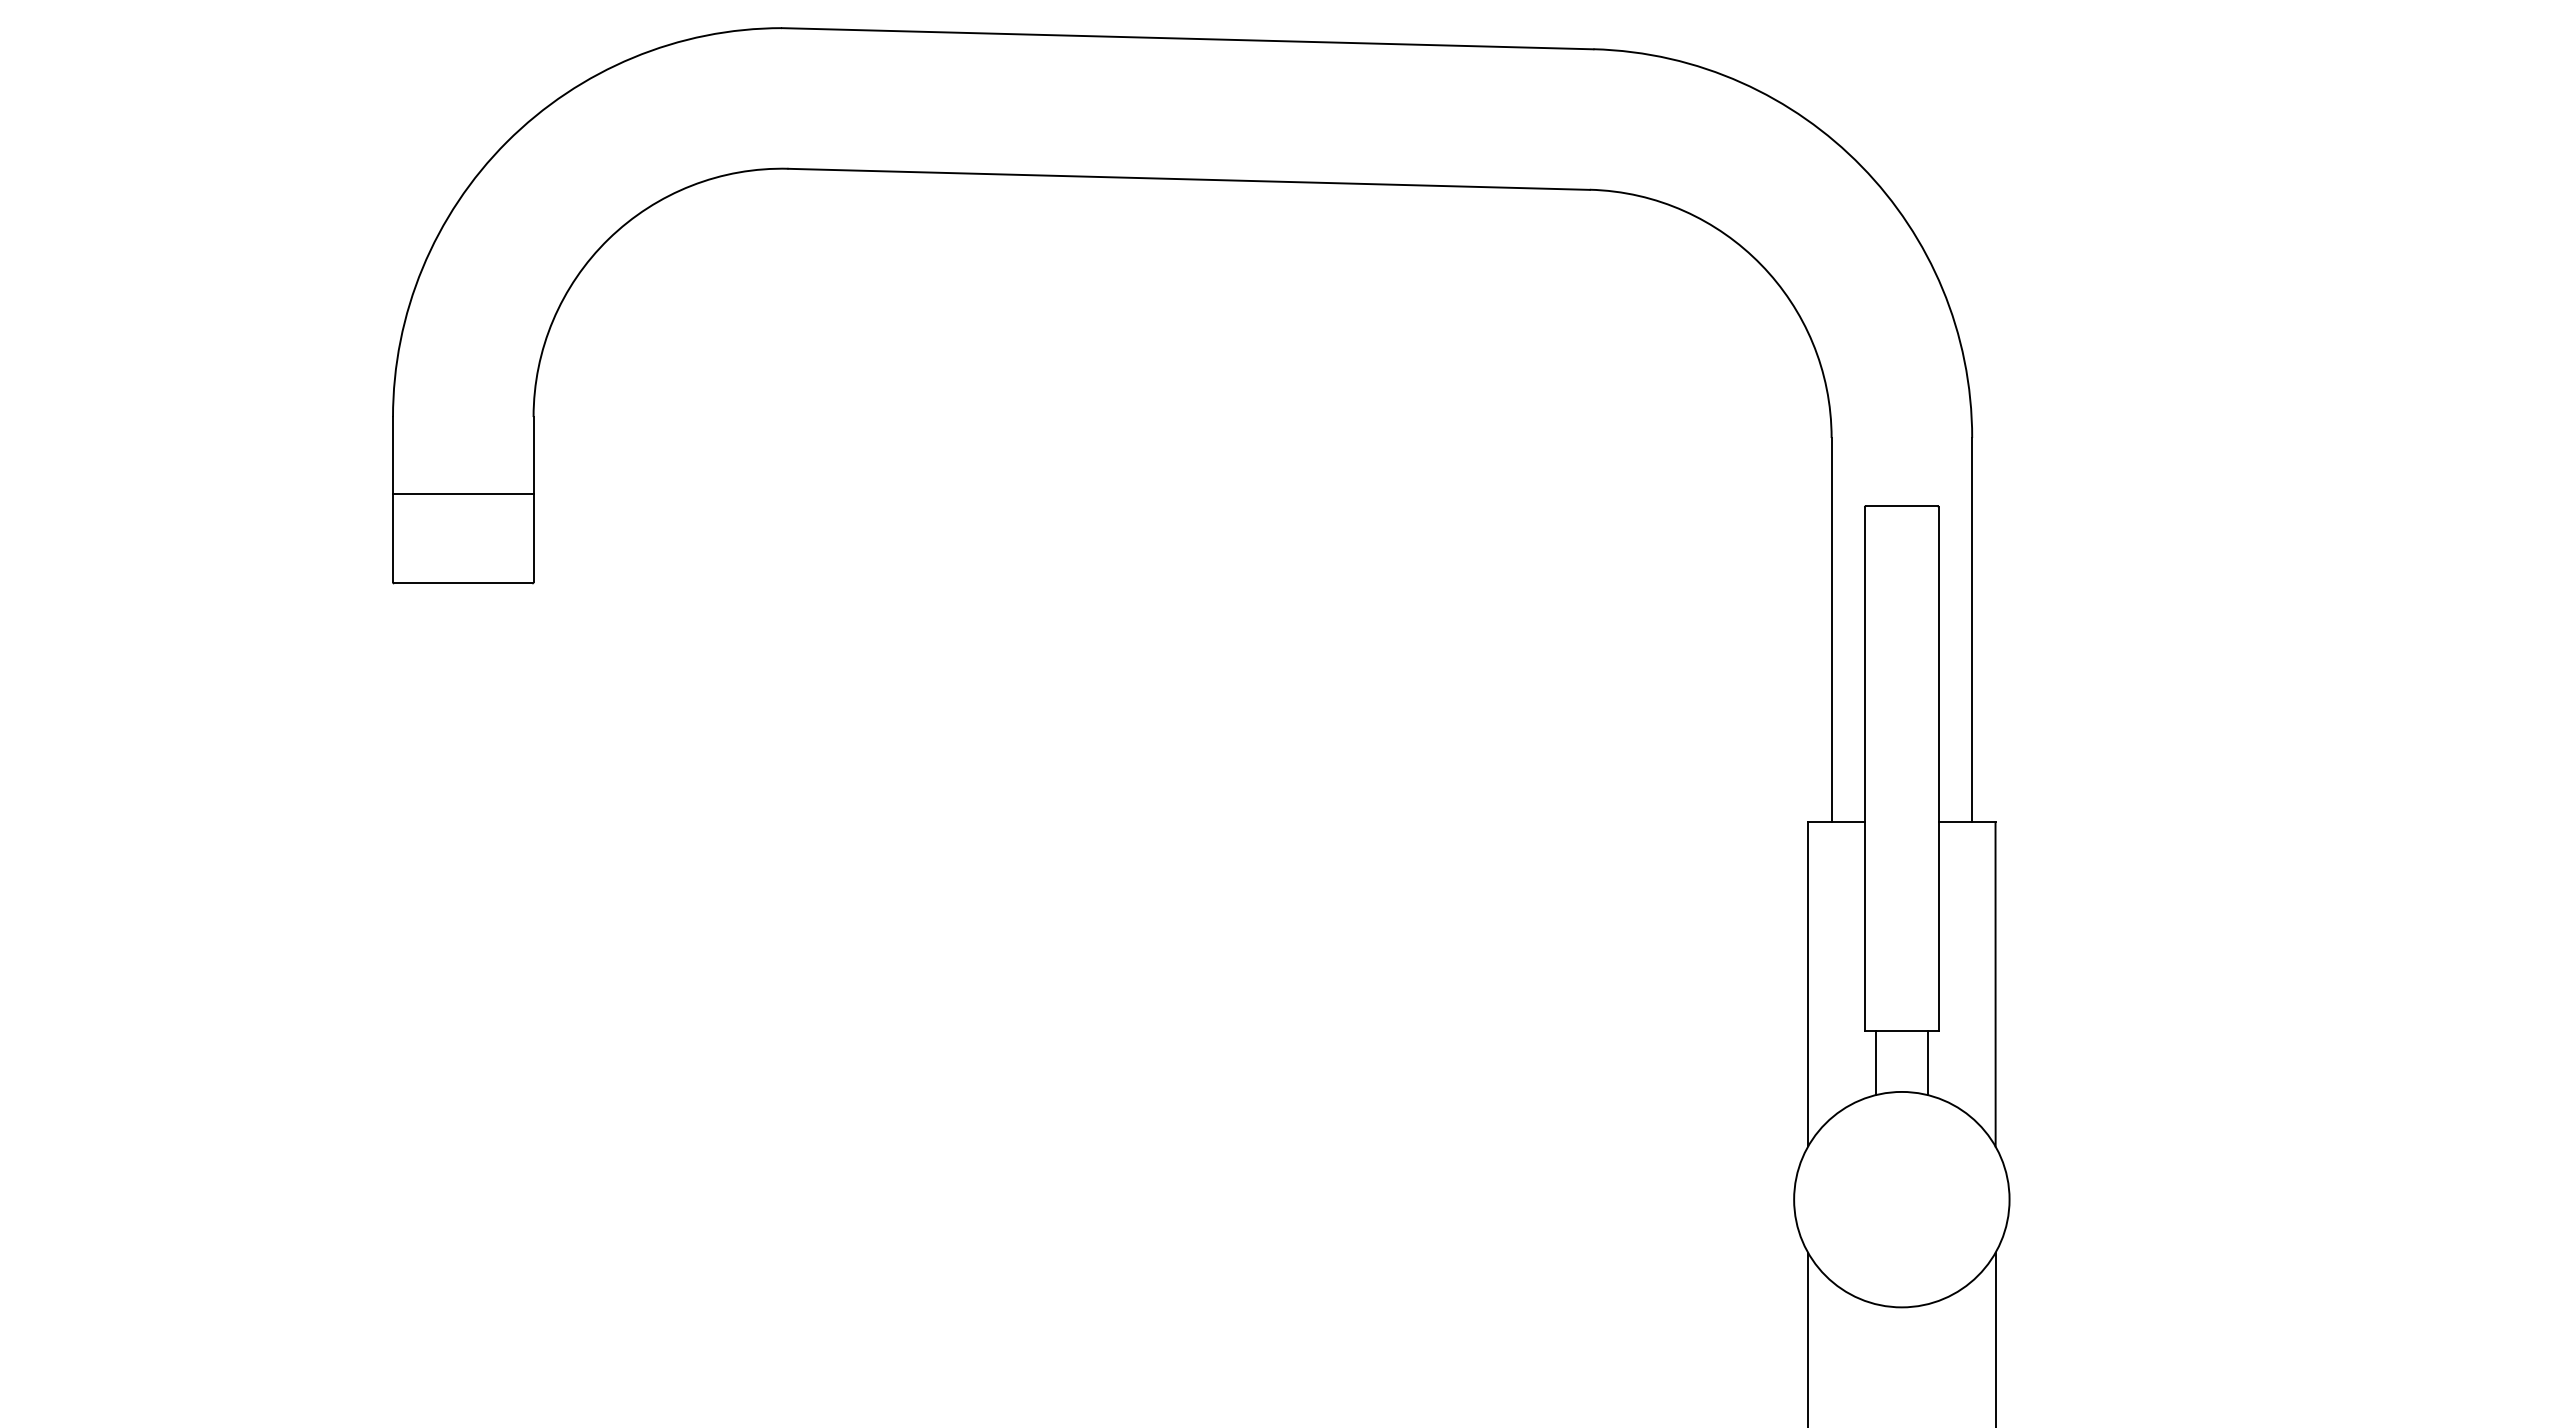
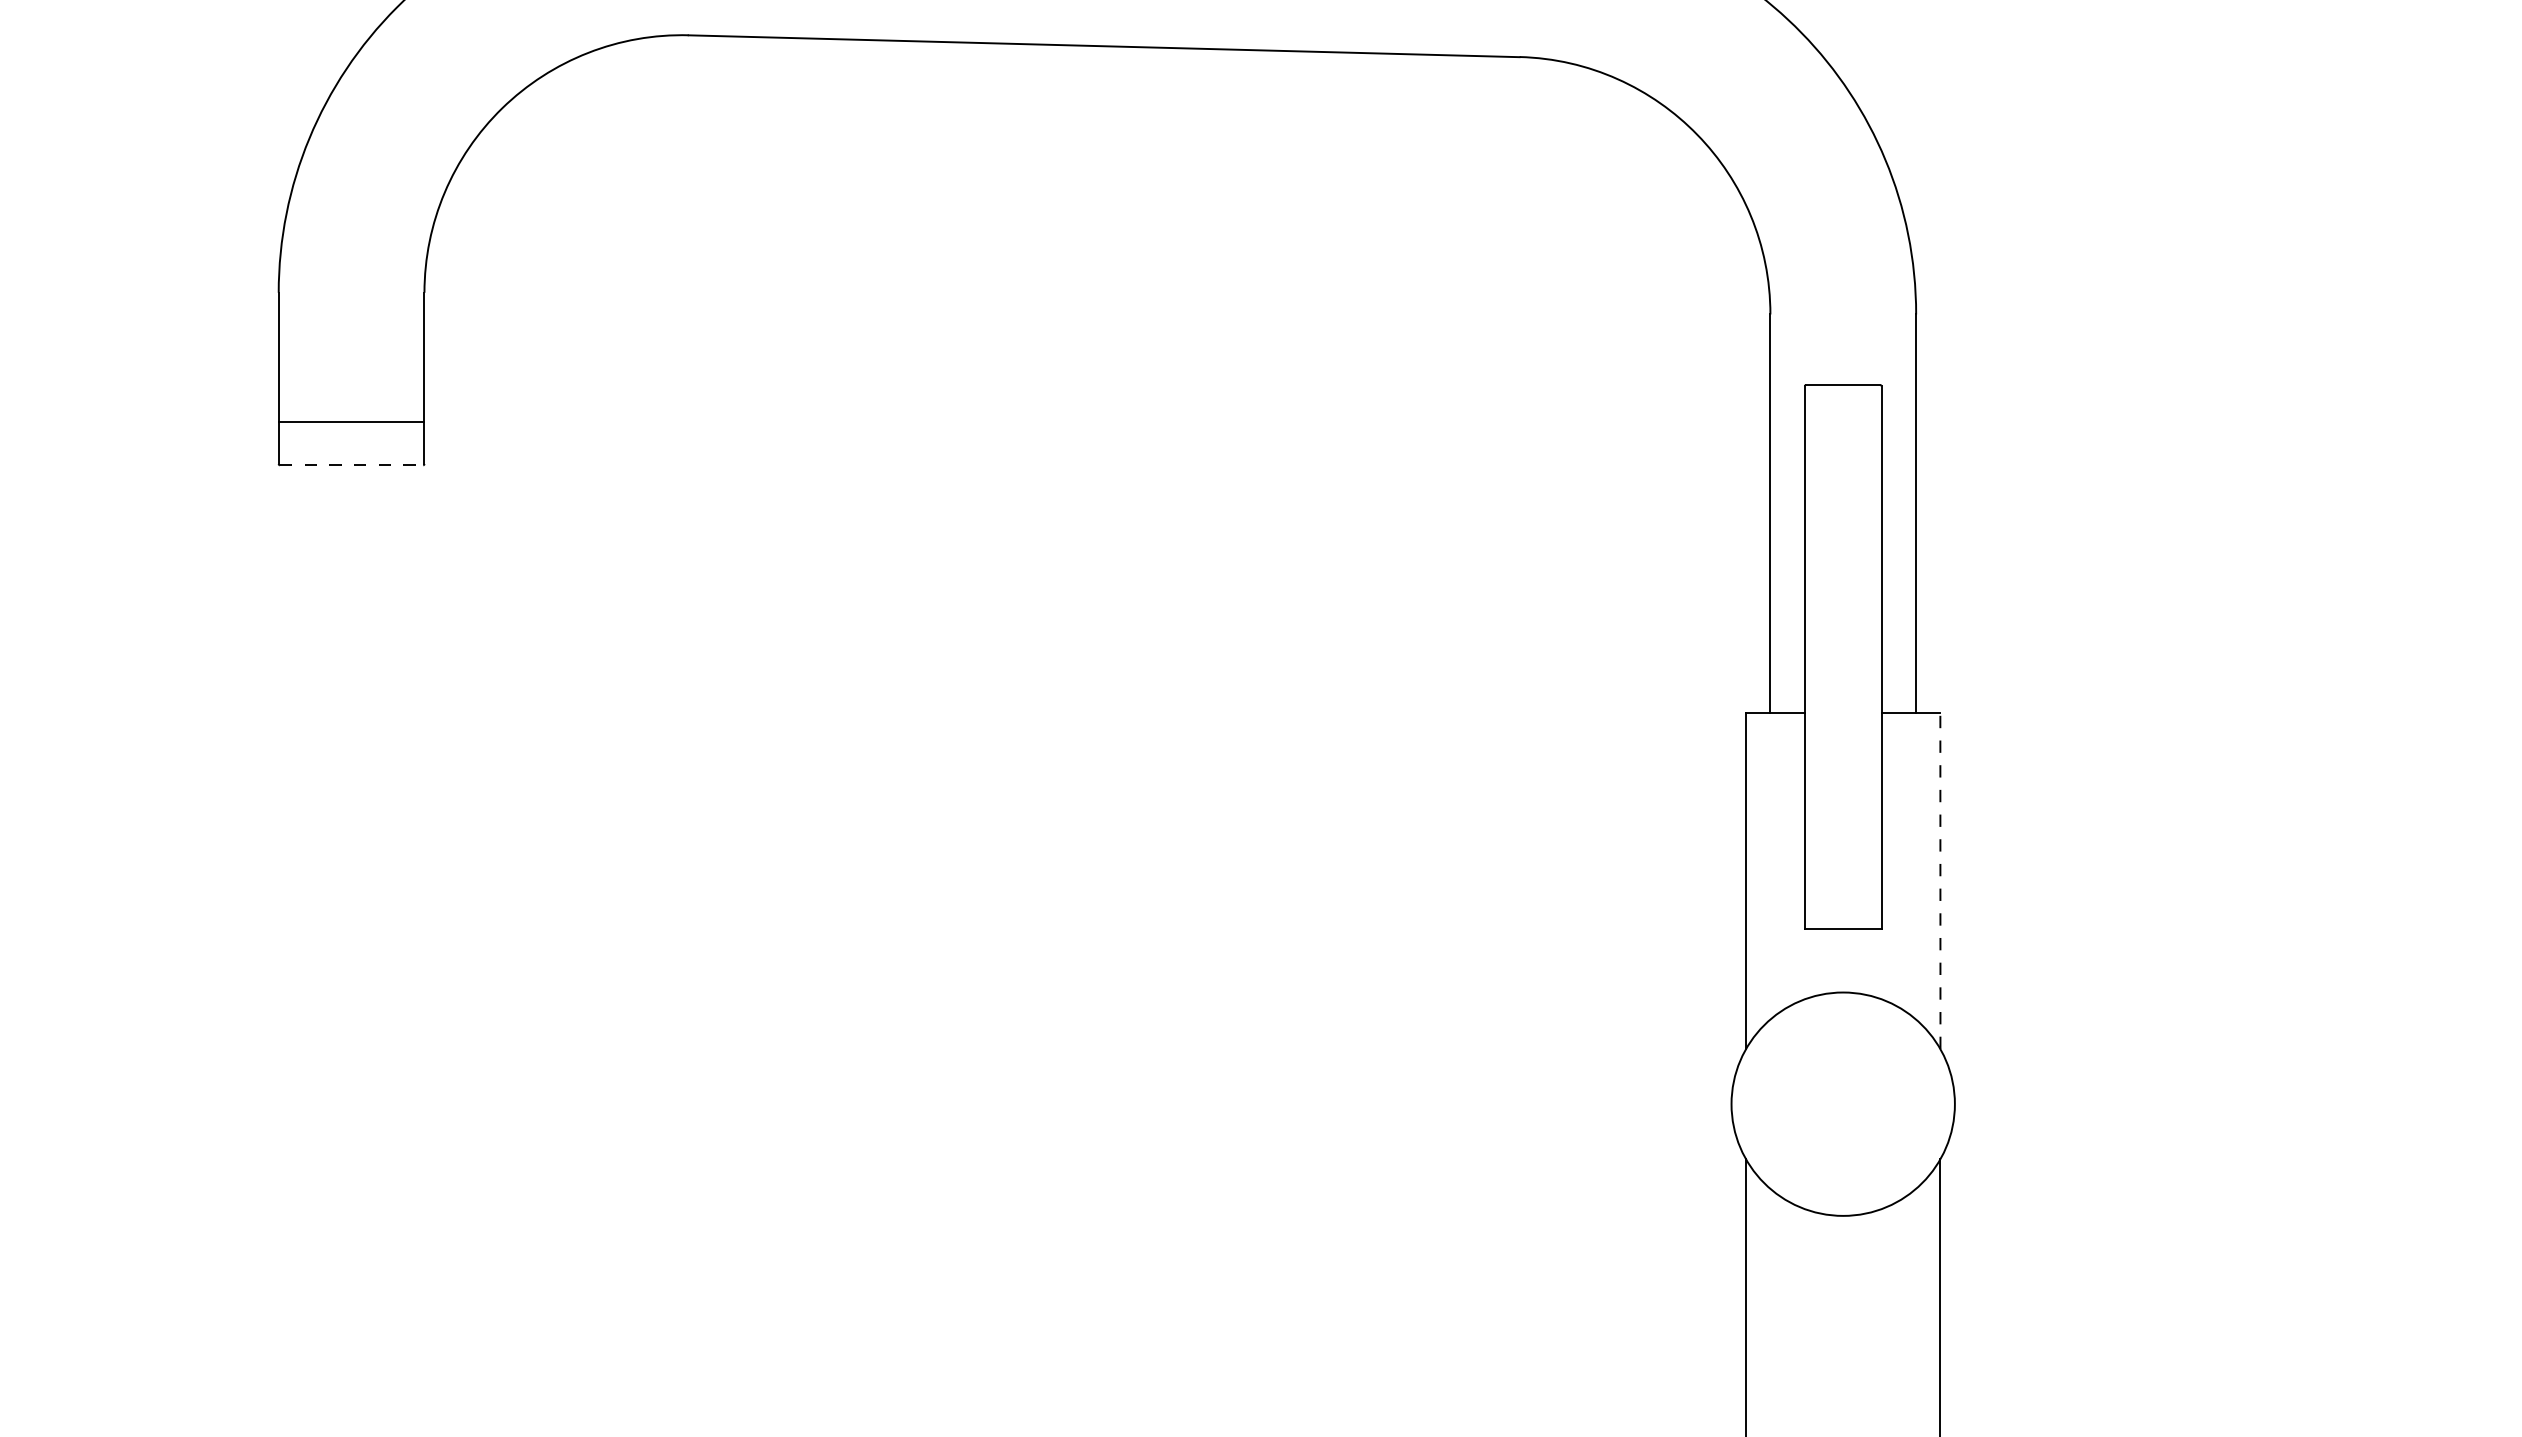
line: (463, 494) -> (351, 421), moved
line: (463, 583) -> (351, 465), solid -> dashed
line: (1995, 984) -> (1940, 881), solid -> dashed
line: (1875, 1063) -> (1815, 963), removed
line: (1928, 1063) -> (1870, 963), removed

